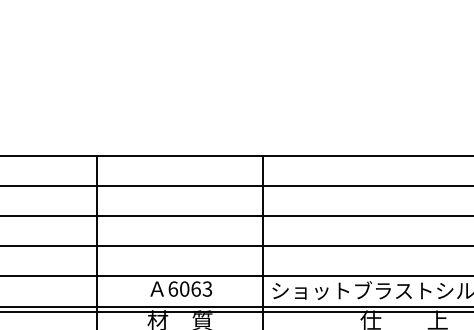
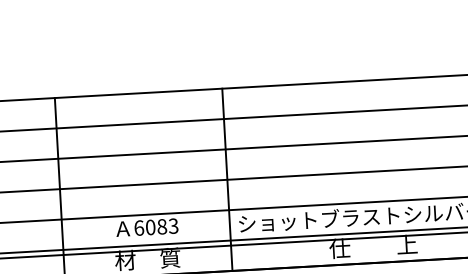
text: (195, 288) -> (161, 226), 6063 -> 6083

